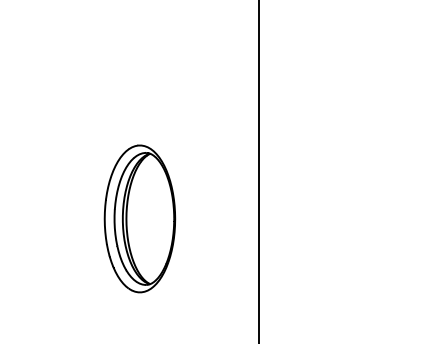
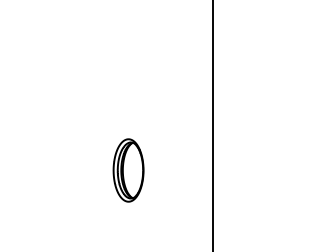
part: (139, 218) -> (128, 170), size x0.6

